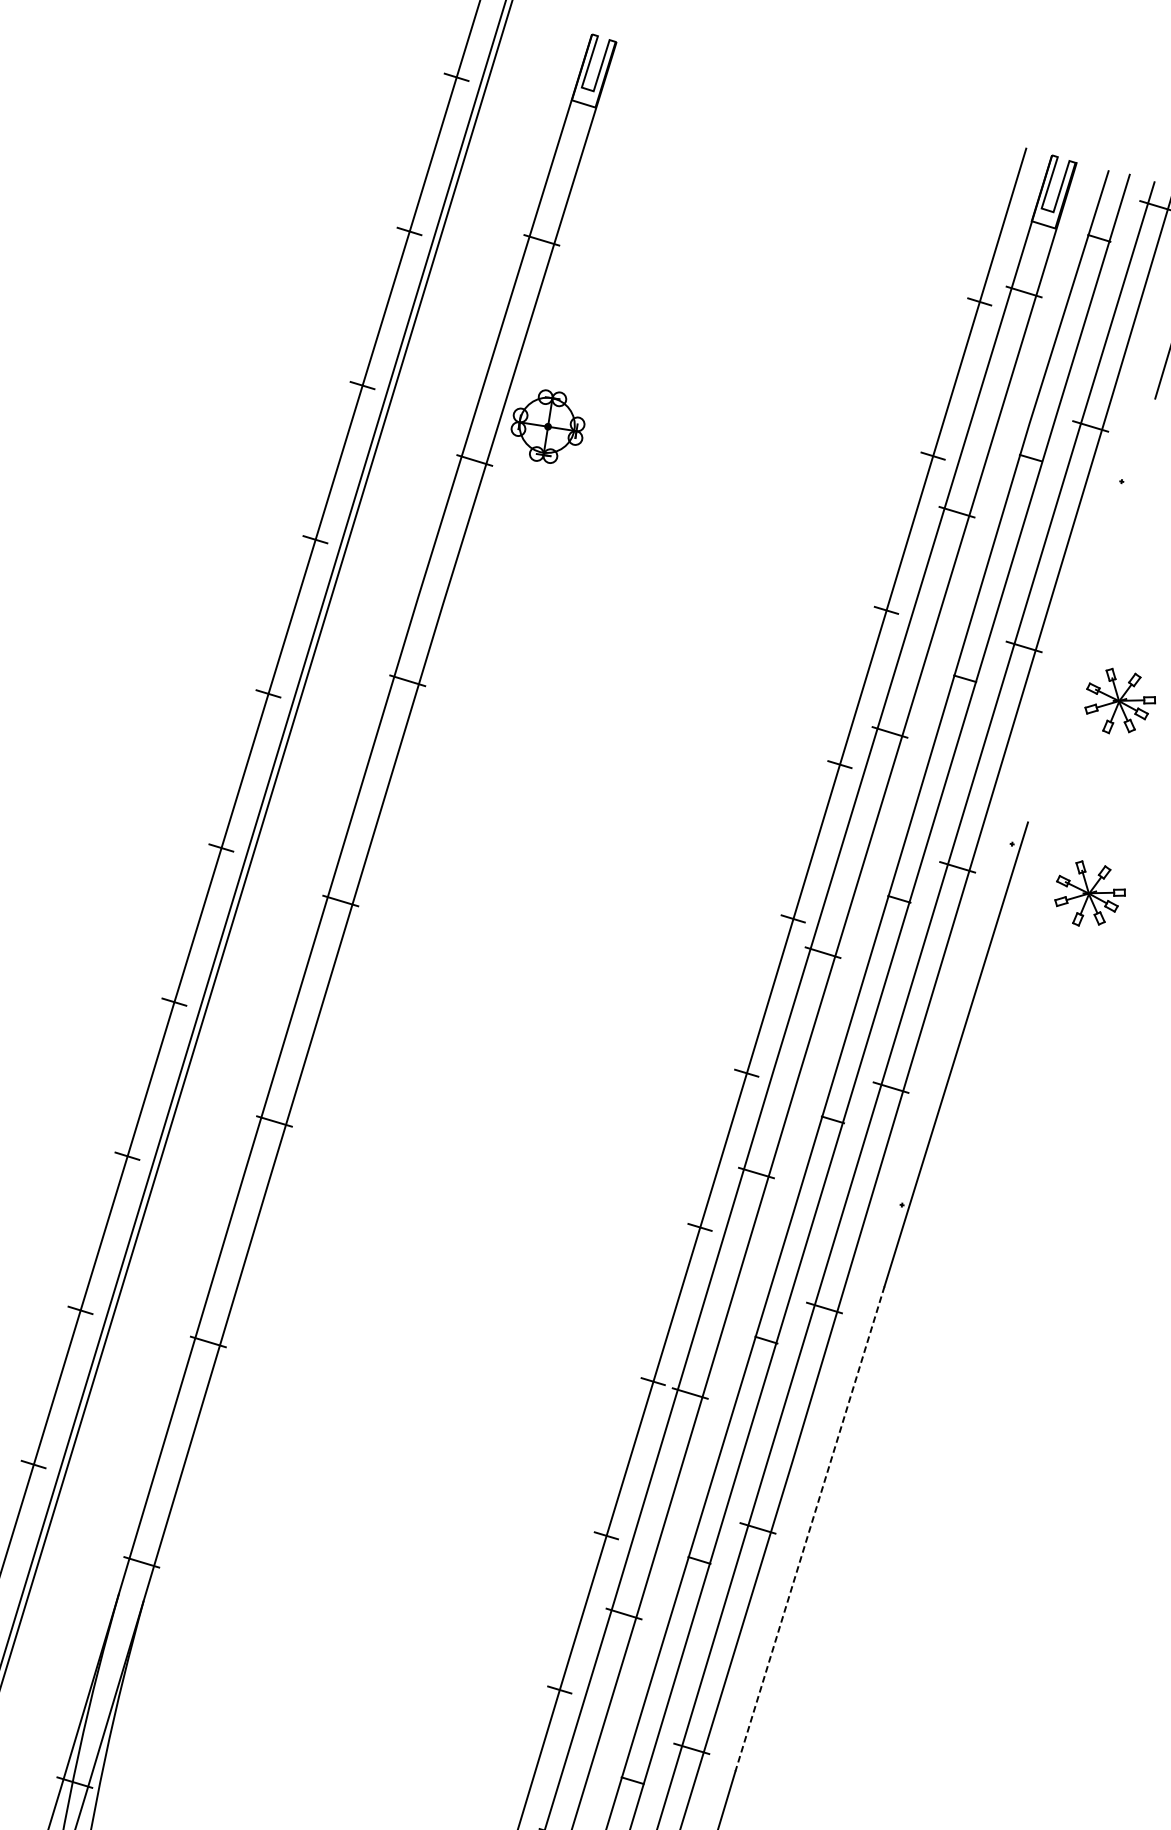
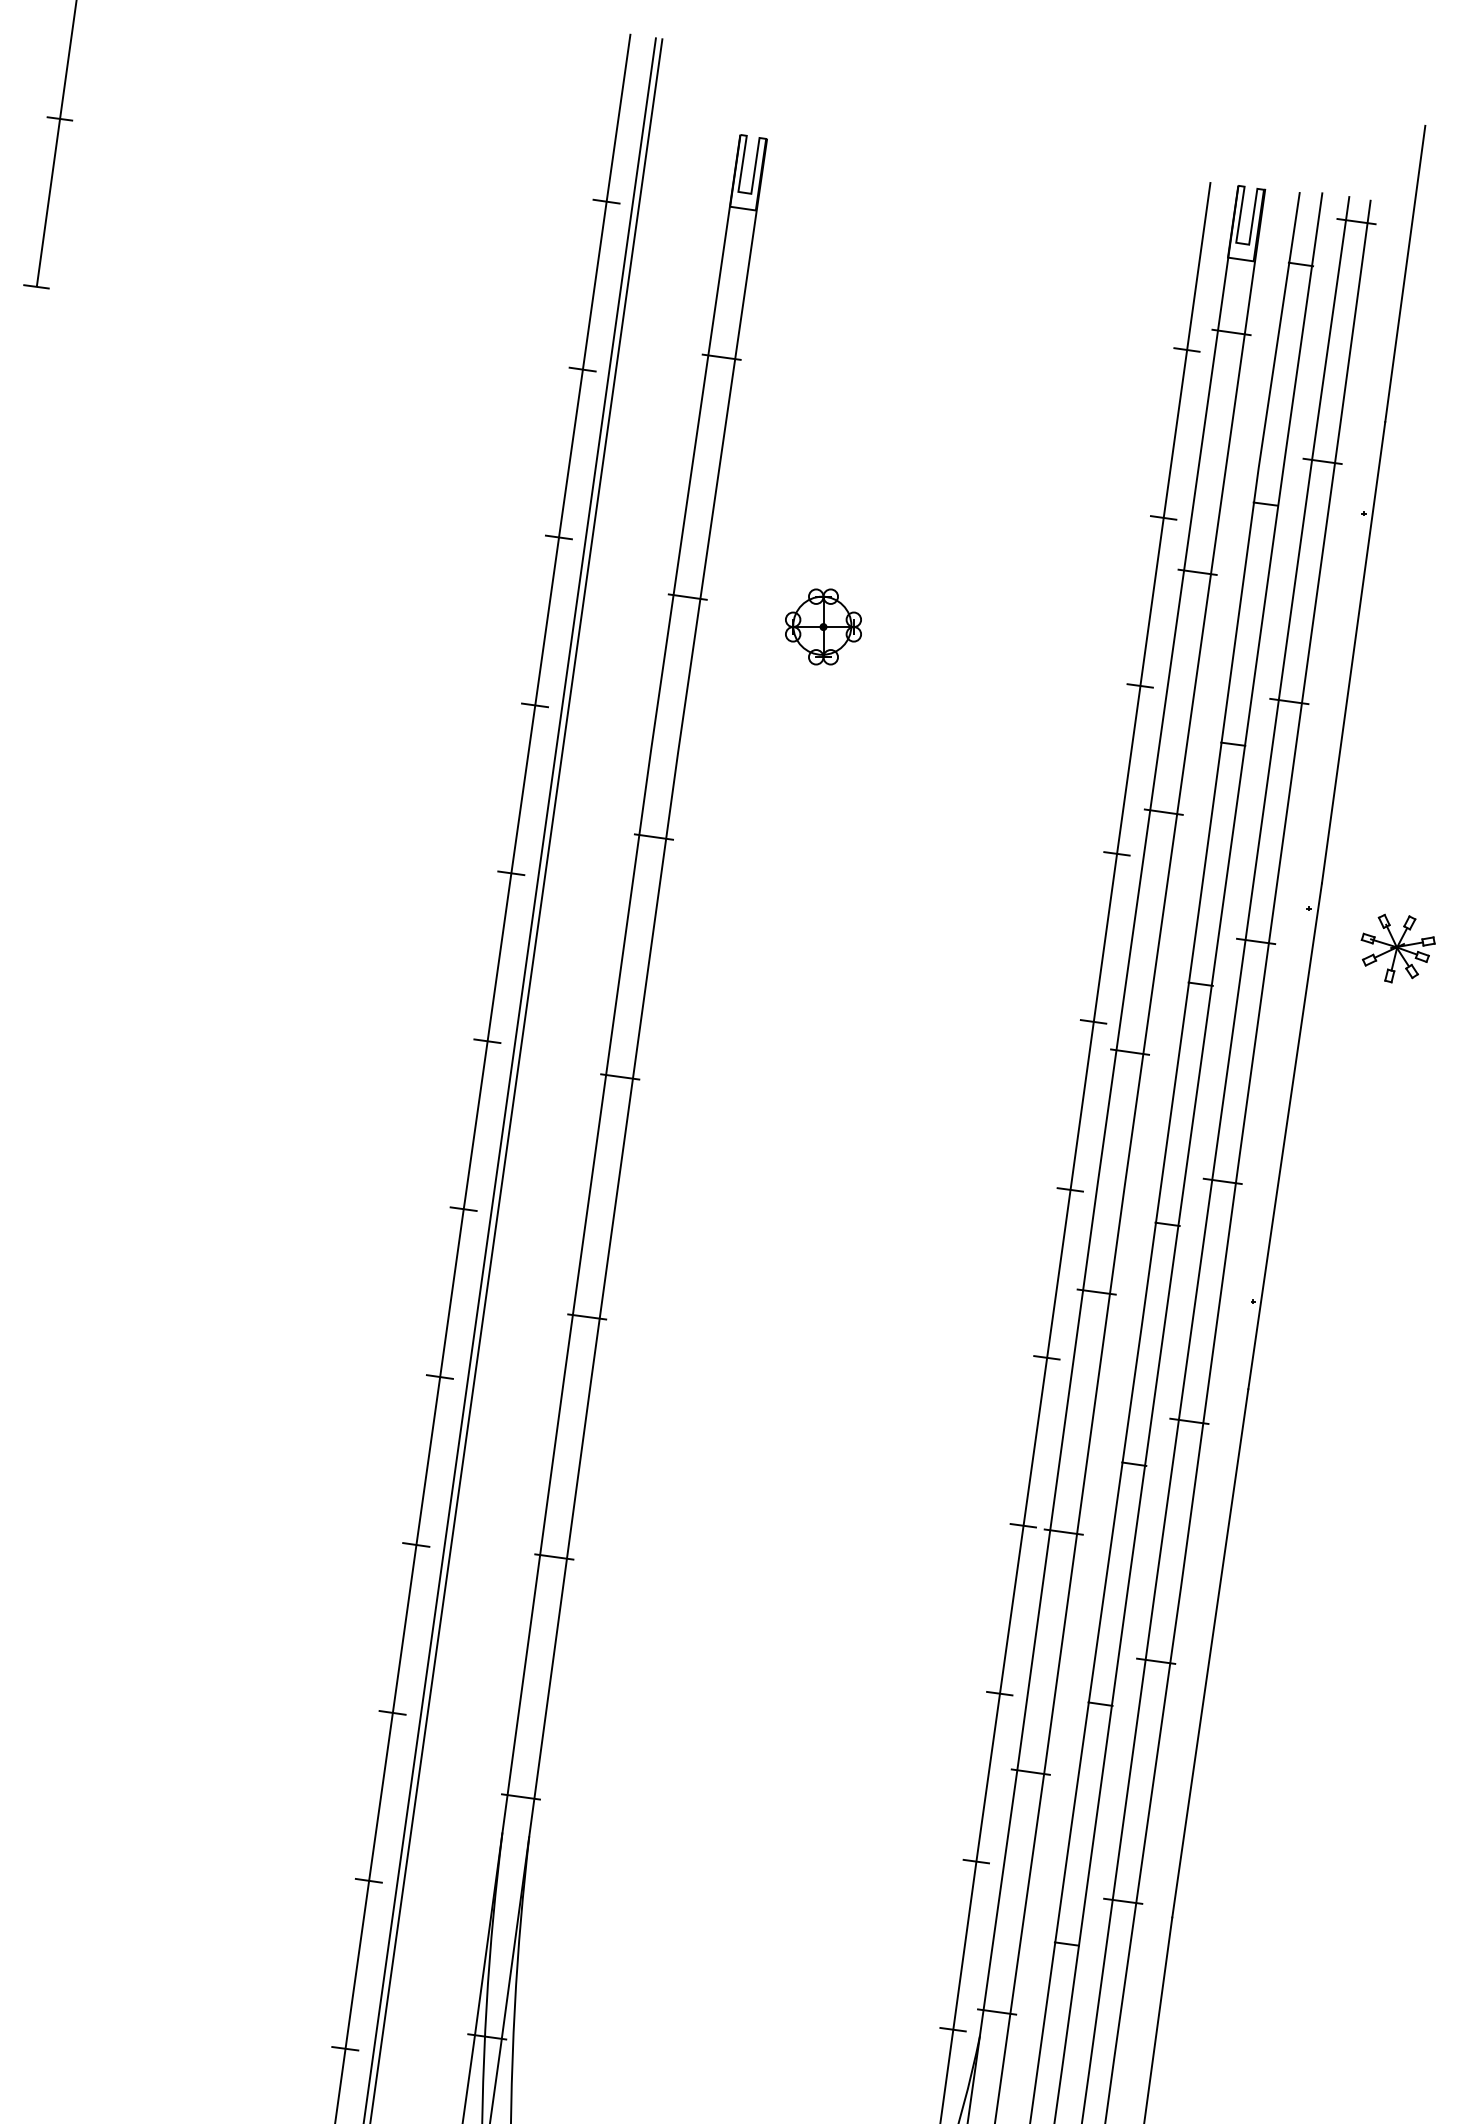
part: (548, 426) -> (823, 626), moved
line: (1091, 610) -> (1353, 652), added
part: (1119, 702) -> (1397, 743), removed
line: (810, 1529) -> (1210, 1653), dashed -> solid

